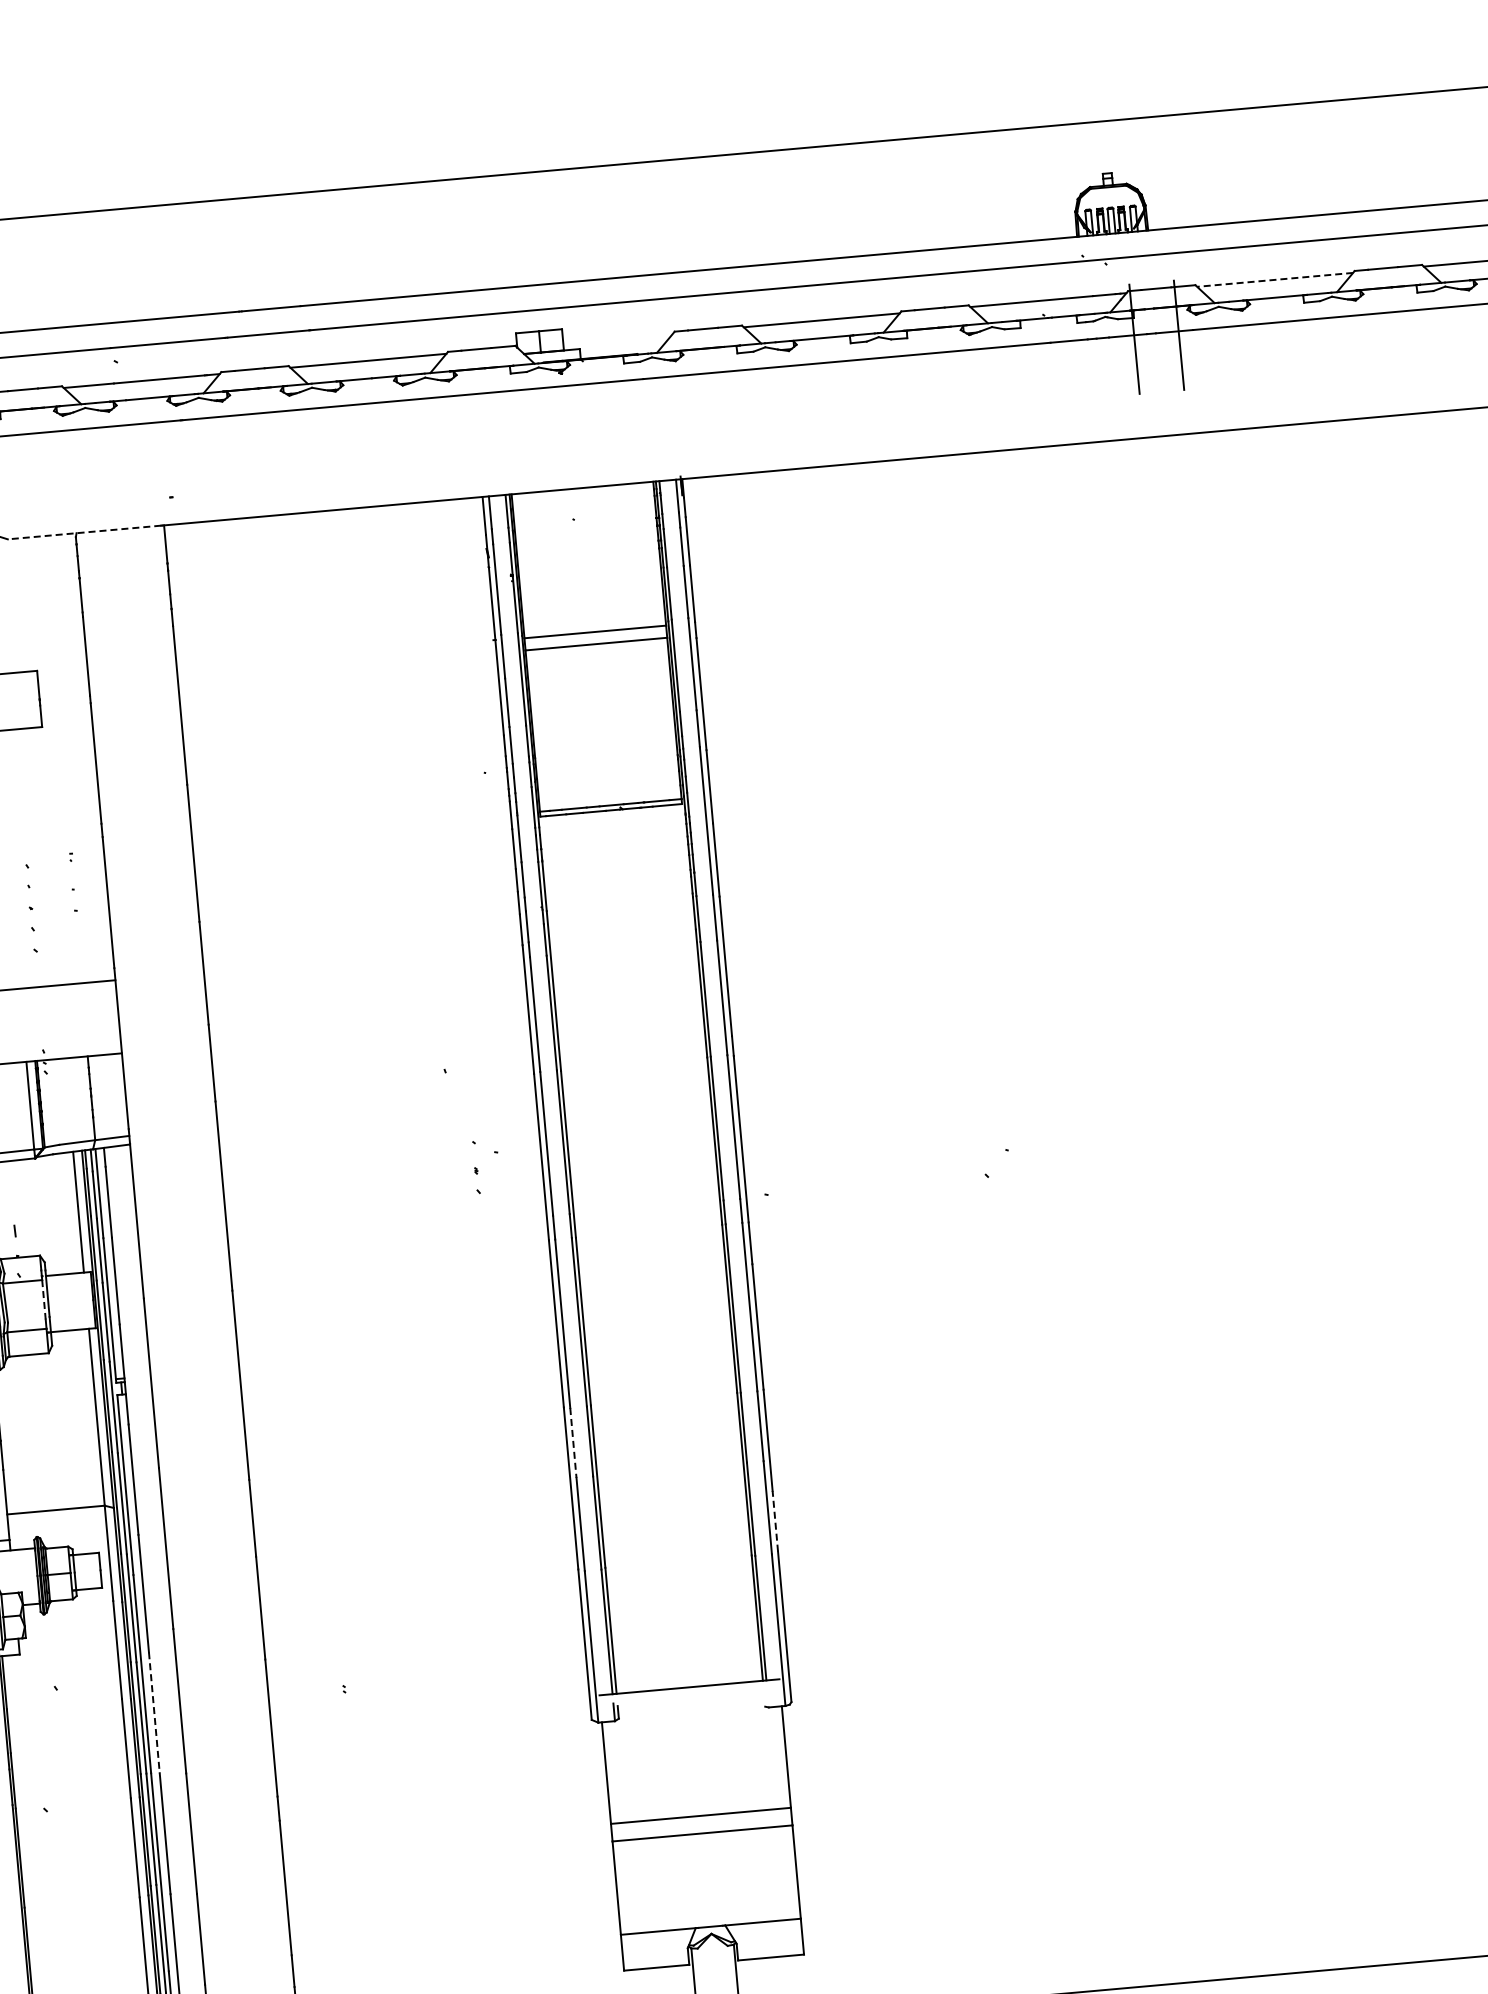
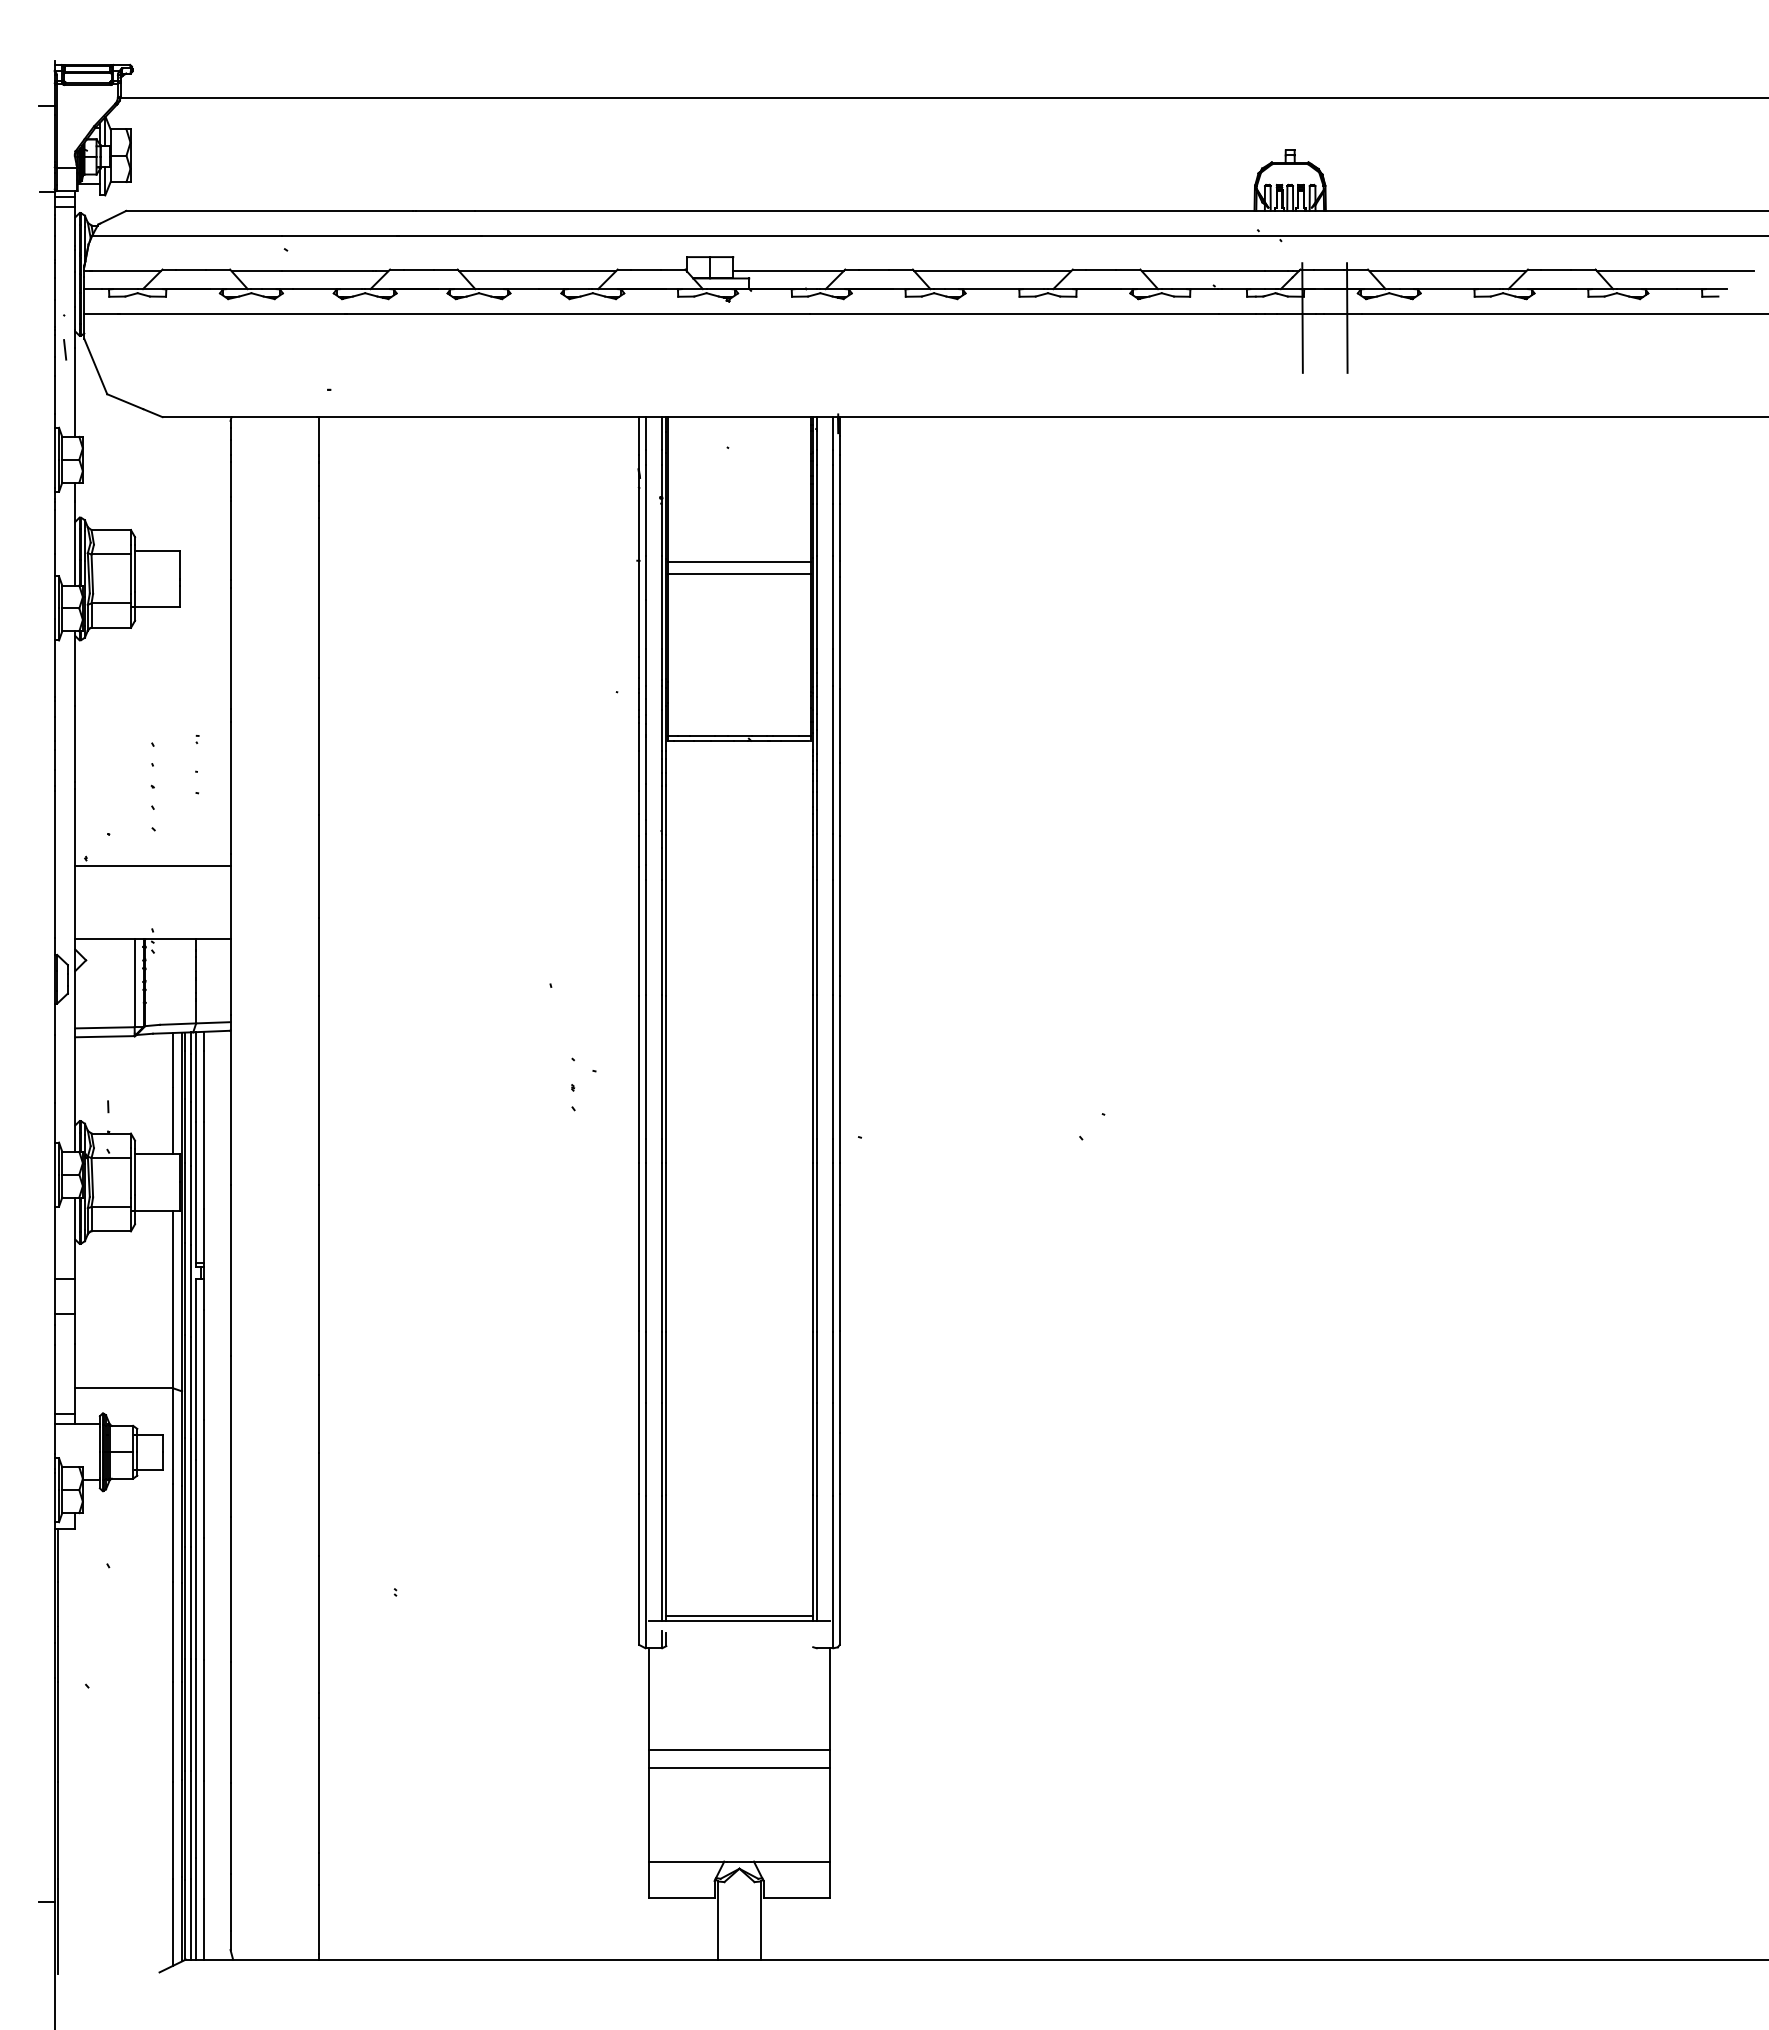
line: (1274, 280) -> (1447, 271), dashed -> solid
line: (618, 338) -> (788, 271), added
line: (84, 532) -> (239, 417), dashed -> solid
line: (43, 1299) -> (130, 1177), dashed -> solid
line: (573, 1443) -> (645, 1367), dashed -> solid
line: (775, 1520) -> (839, 1462), dashed -> solid
line: (689, 1681) -> (739, 1615), added
line: (154, 1712) -> (204, 1598), dashed -> solid

